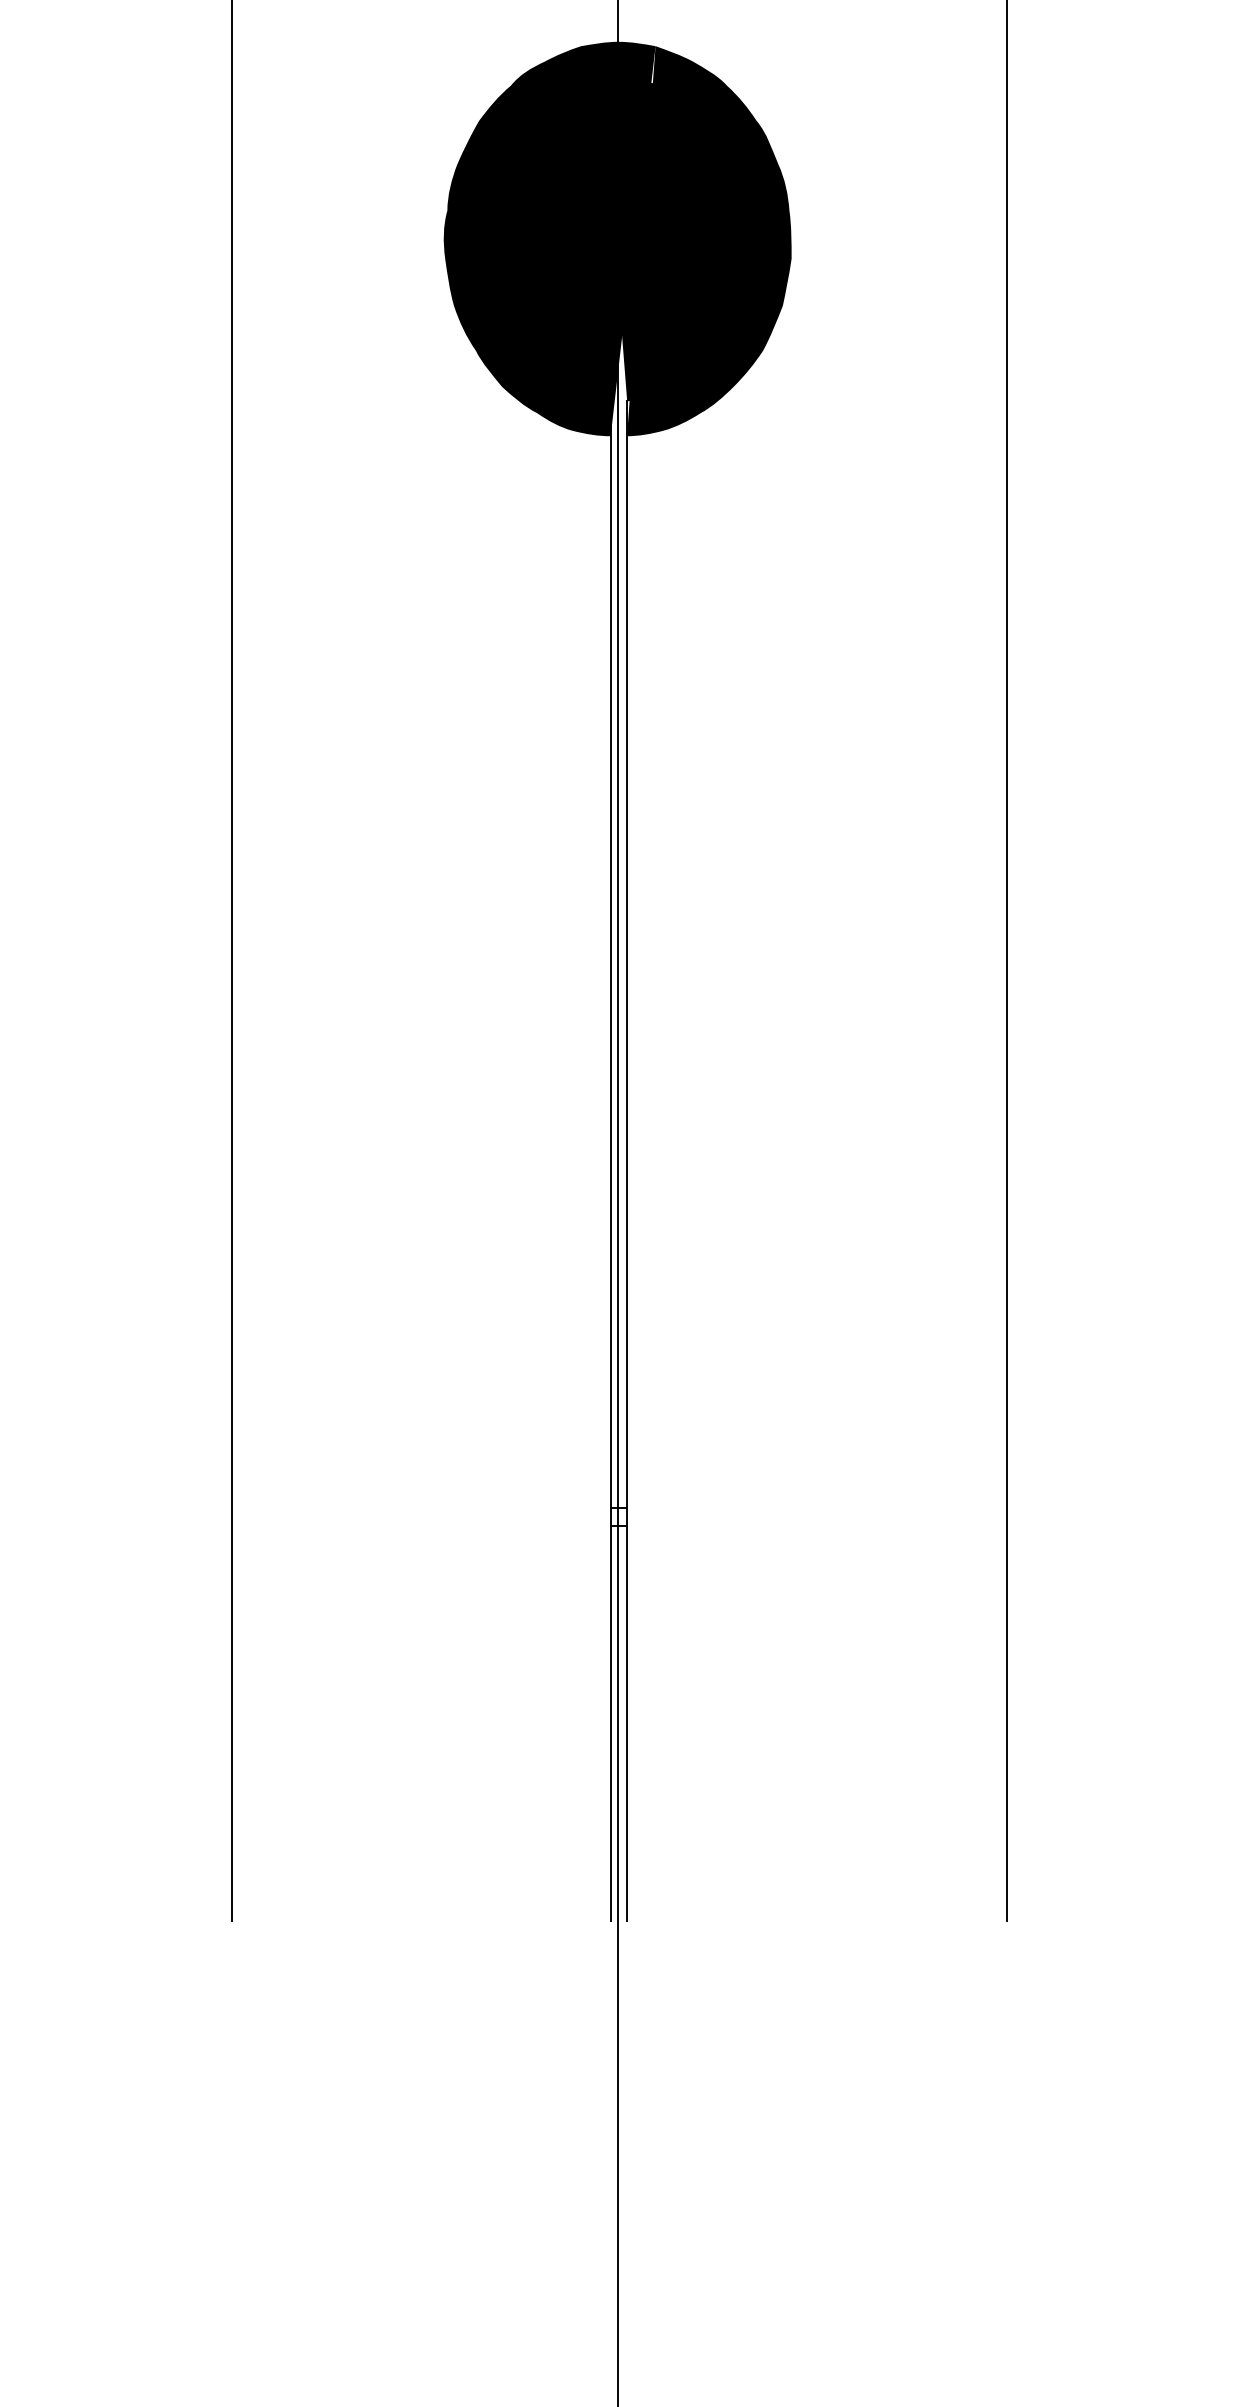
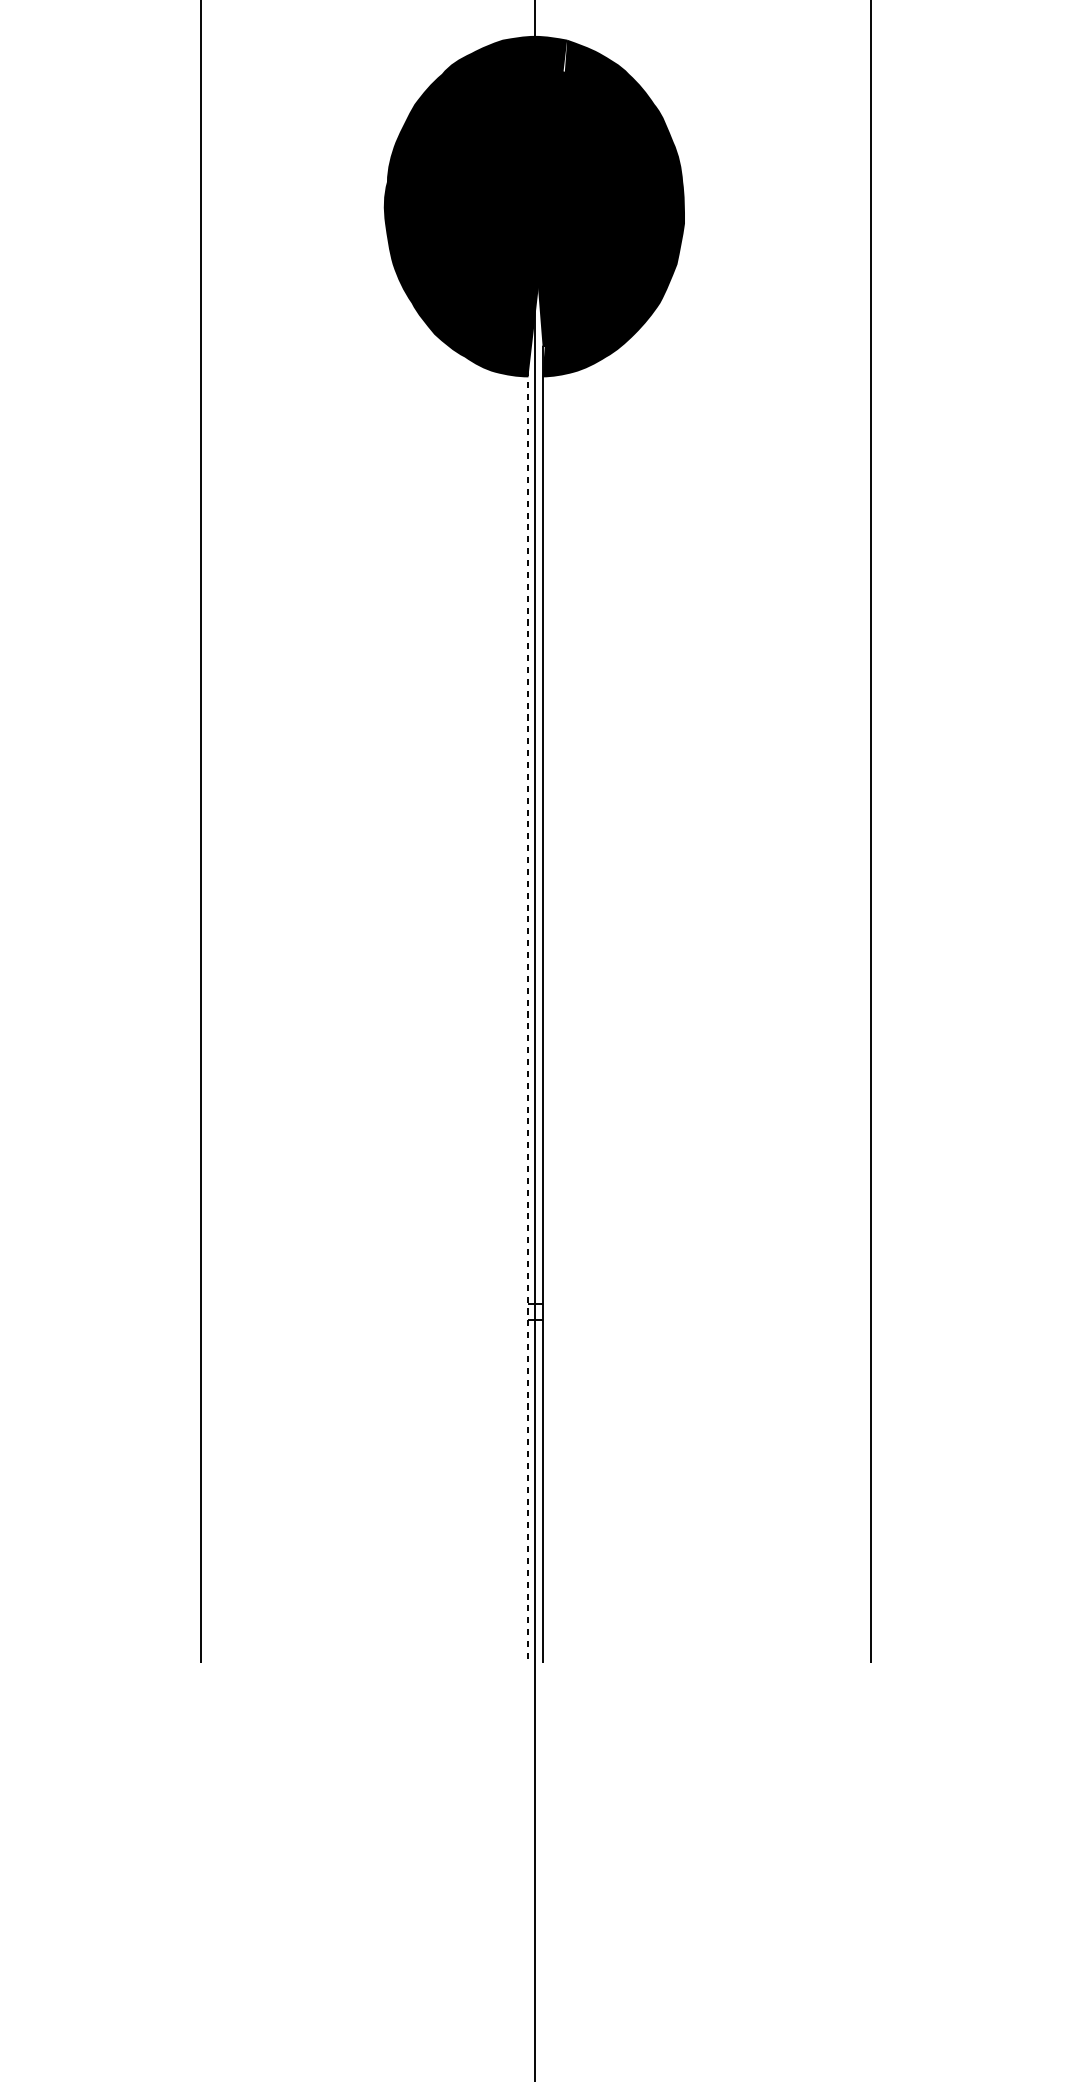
line: (610, 1161) -> (528, 1004), solid -> dashed

